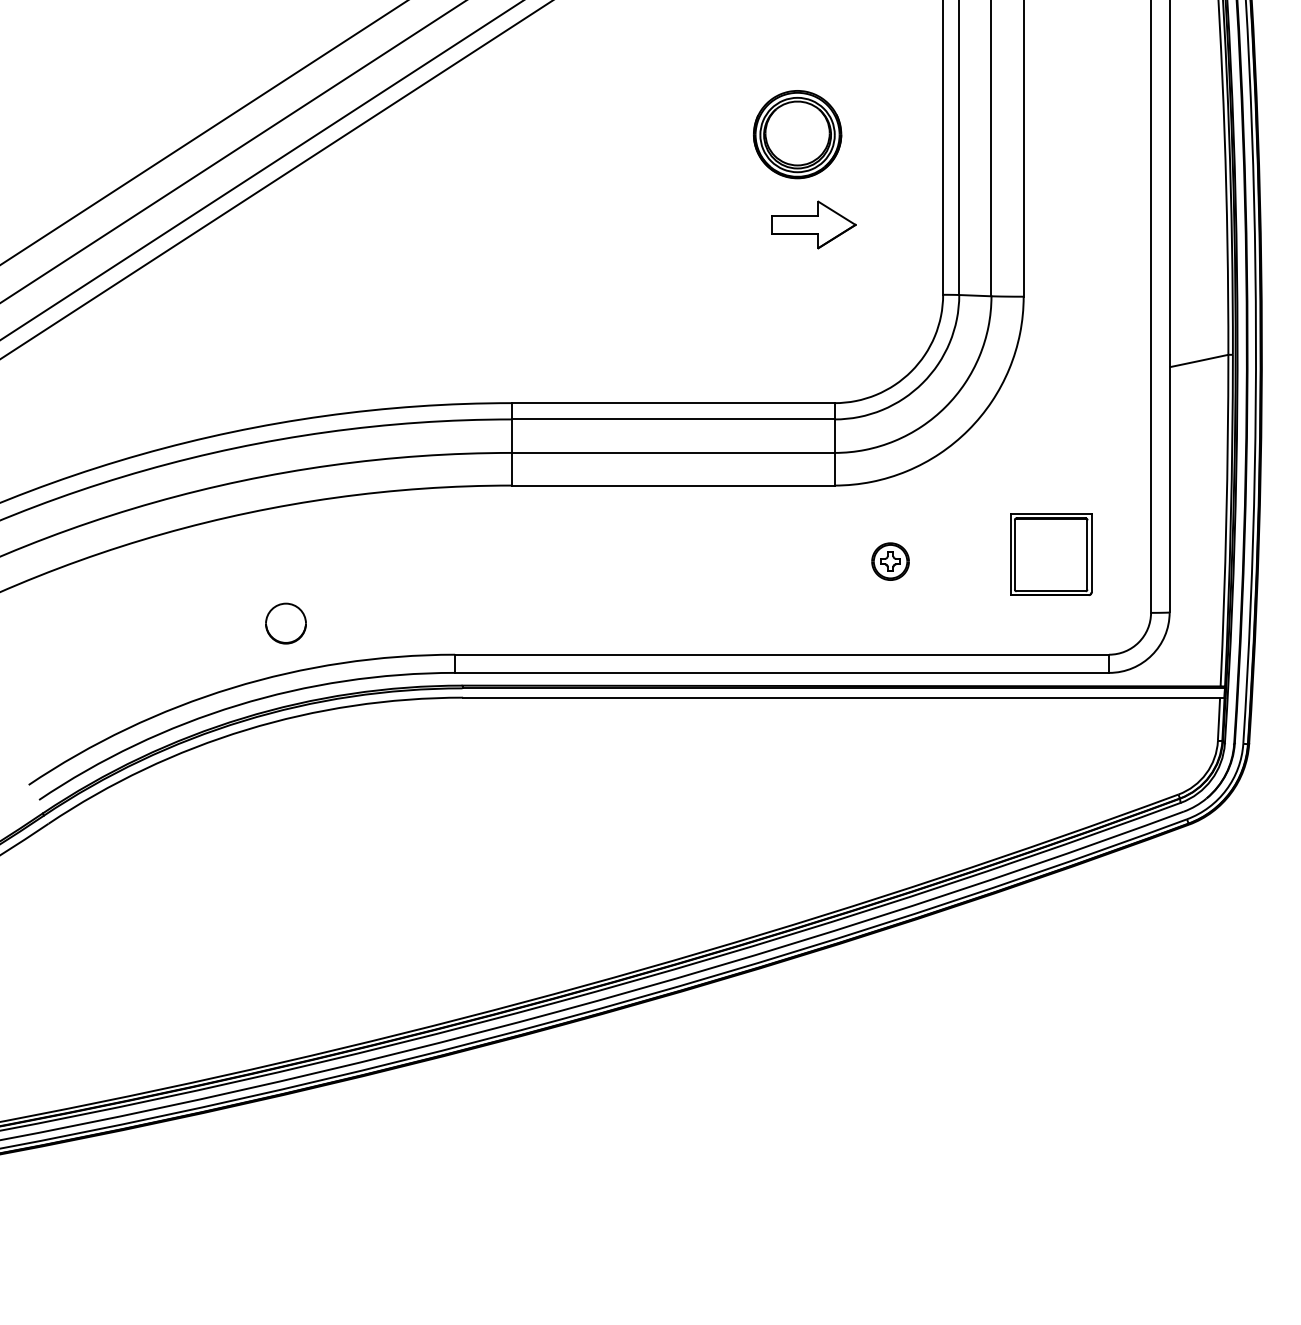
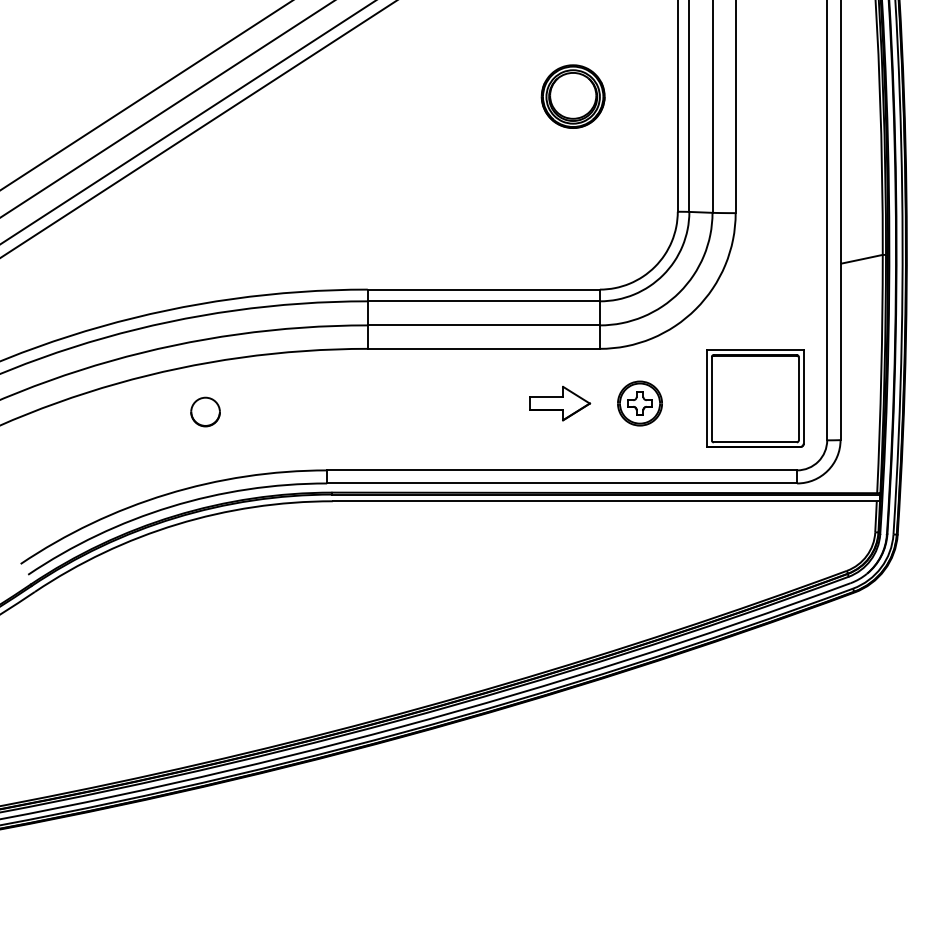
part: (814, 224) -> (560, 403), moved
part: (1051, 554) -> (755, 398), size x1.67
part: (889, 561) -> (639, 403), size x1.67
part: (285, 622) -> (205, 411), moved

